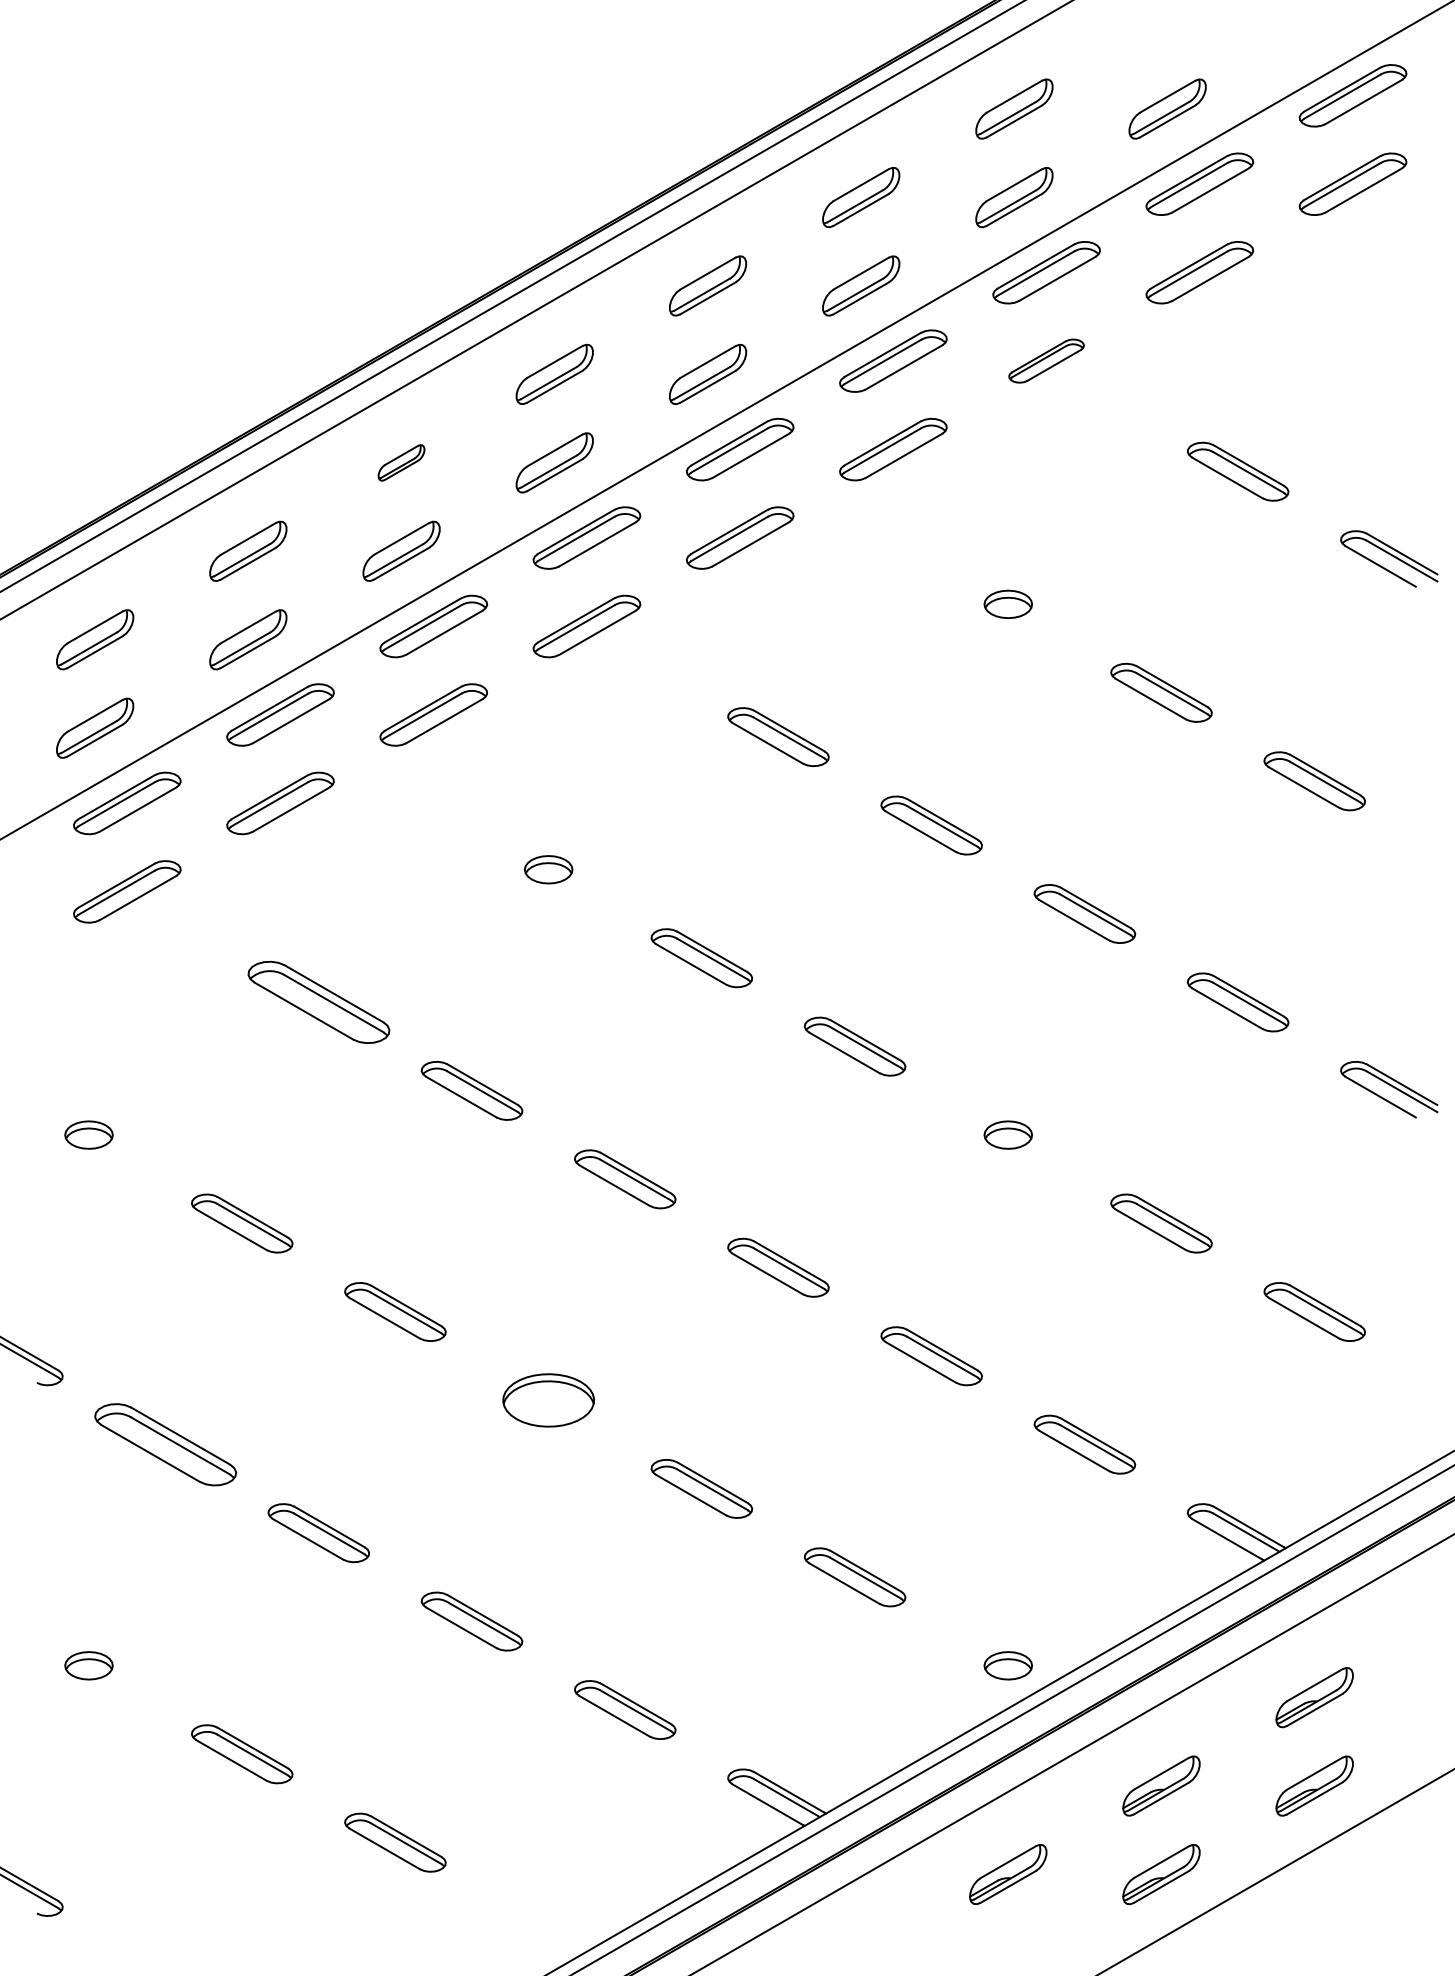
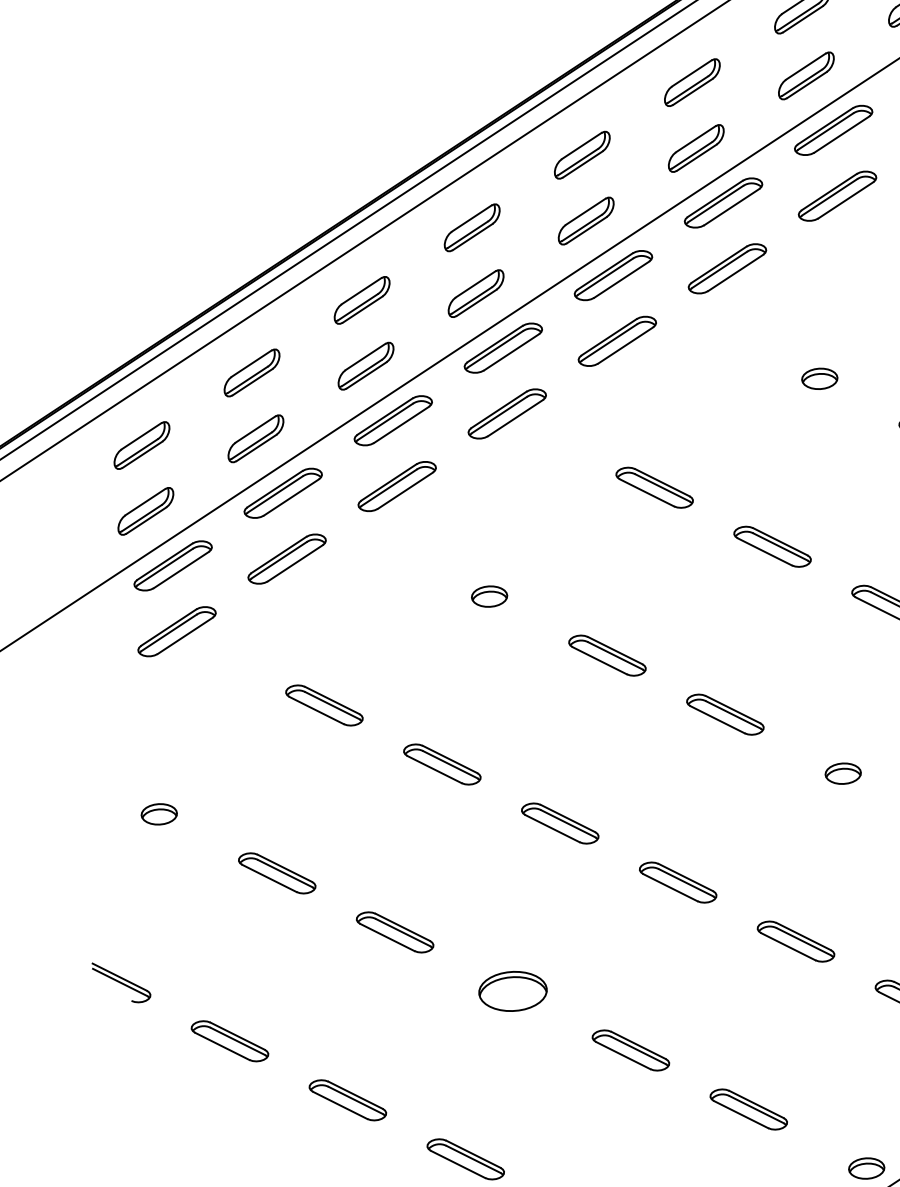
part: (1046, 360) -> (837, 195), size x1.43
part: (401, 462) -> (362, 300), size x1.67
part: (318, 1002) -> (324, 705), size x0.71
part: (165, 1444) -> (229, 1041), size x0.71

